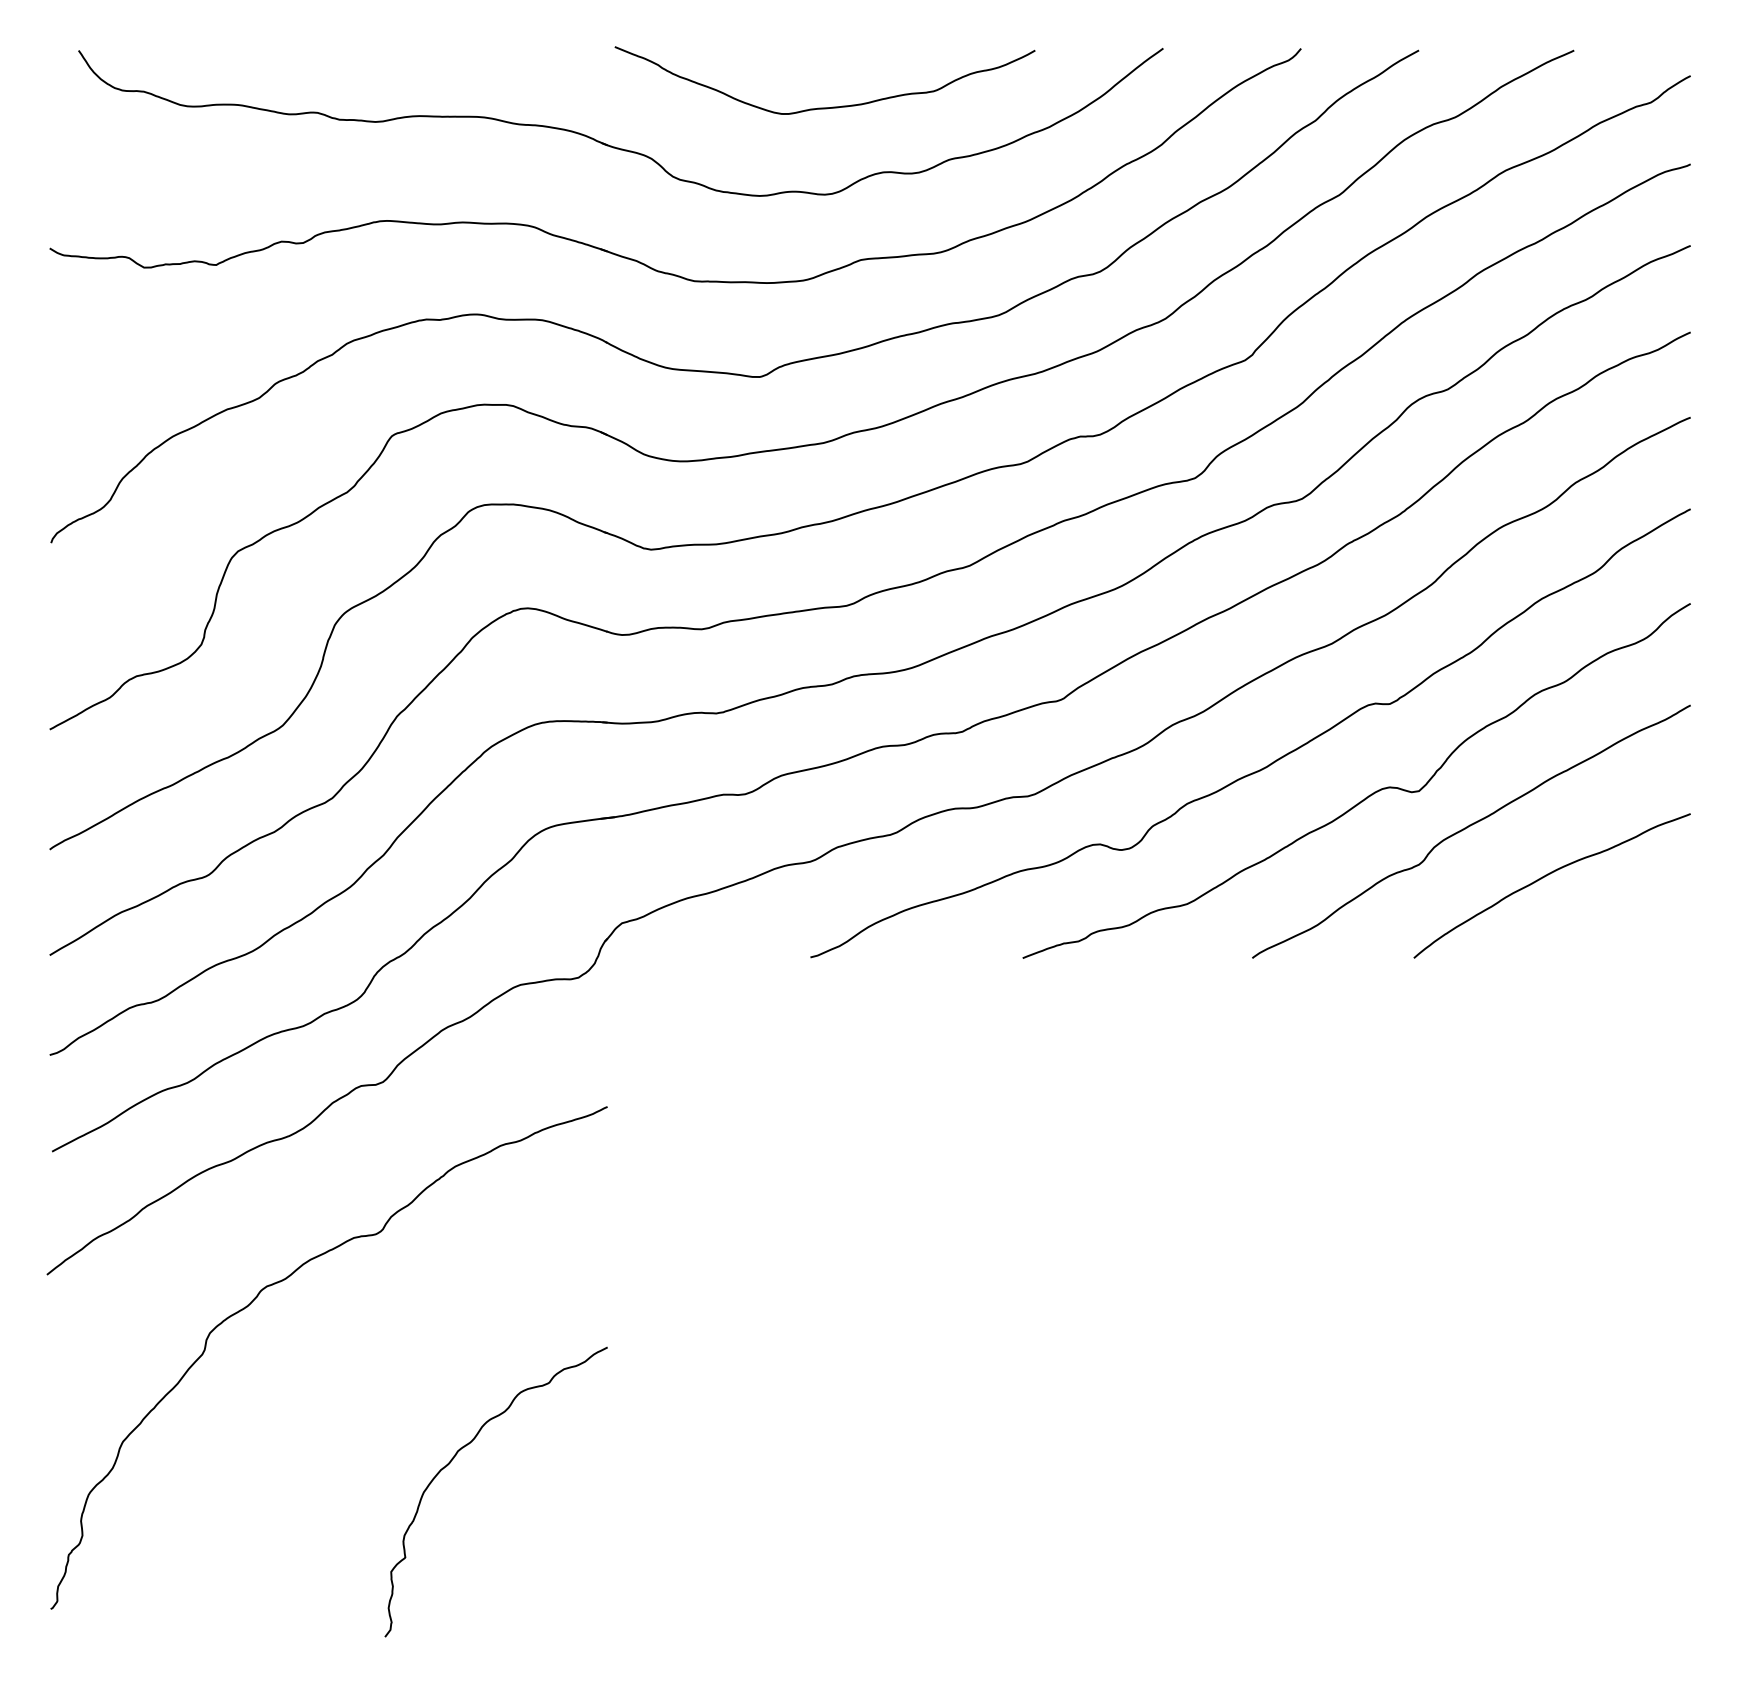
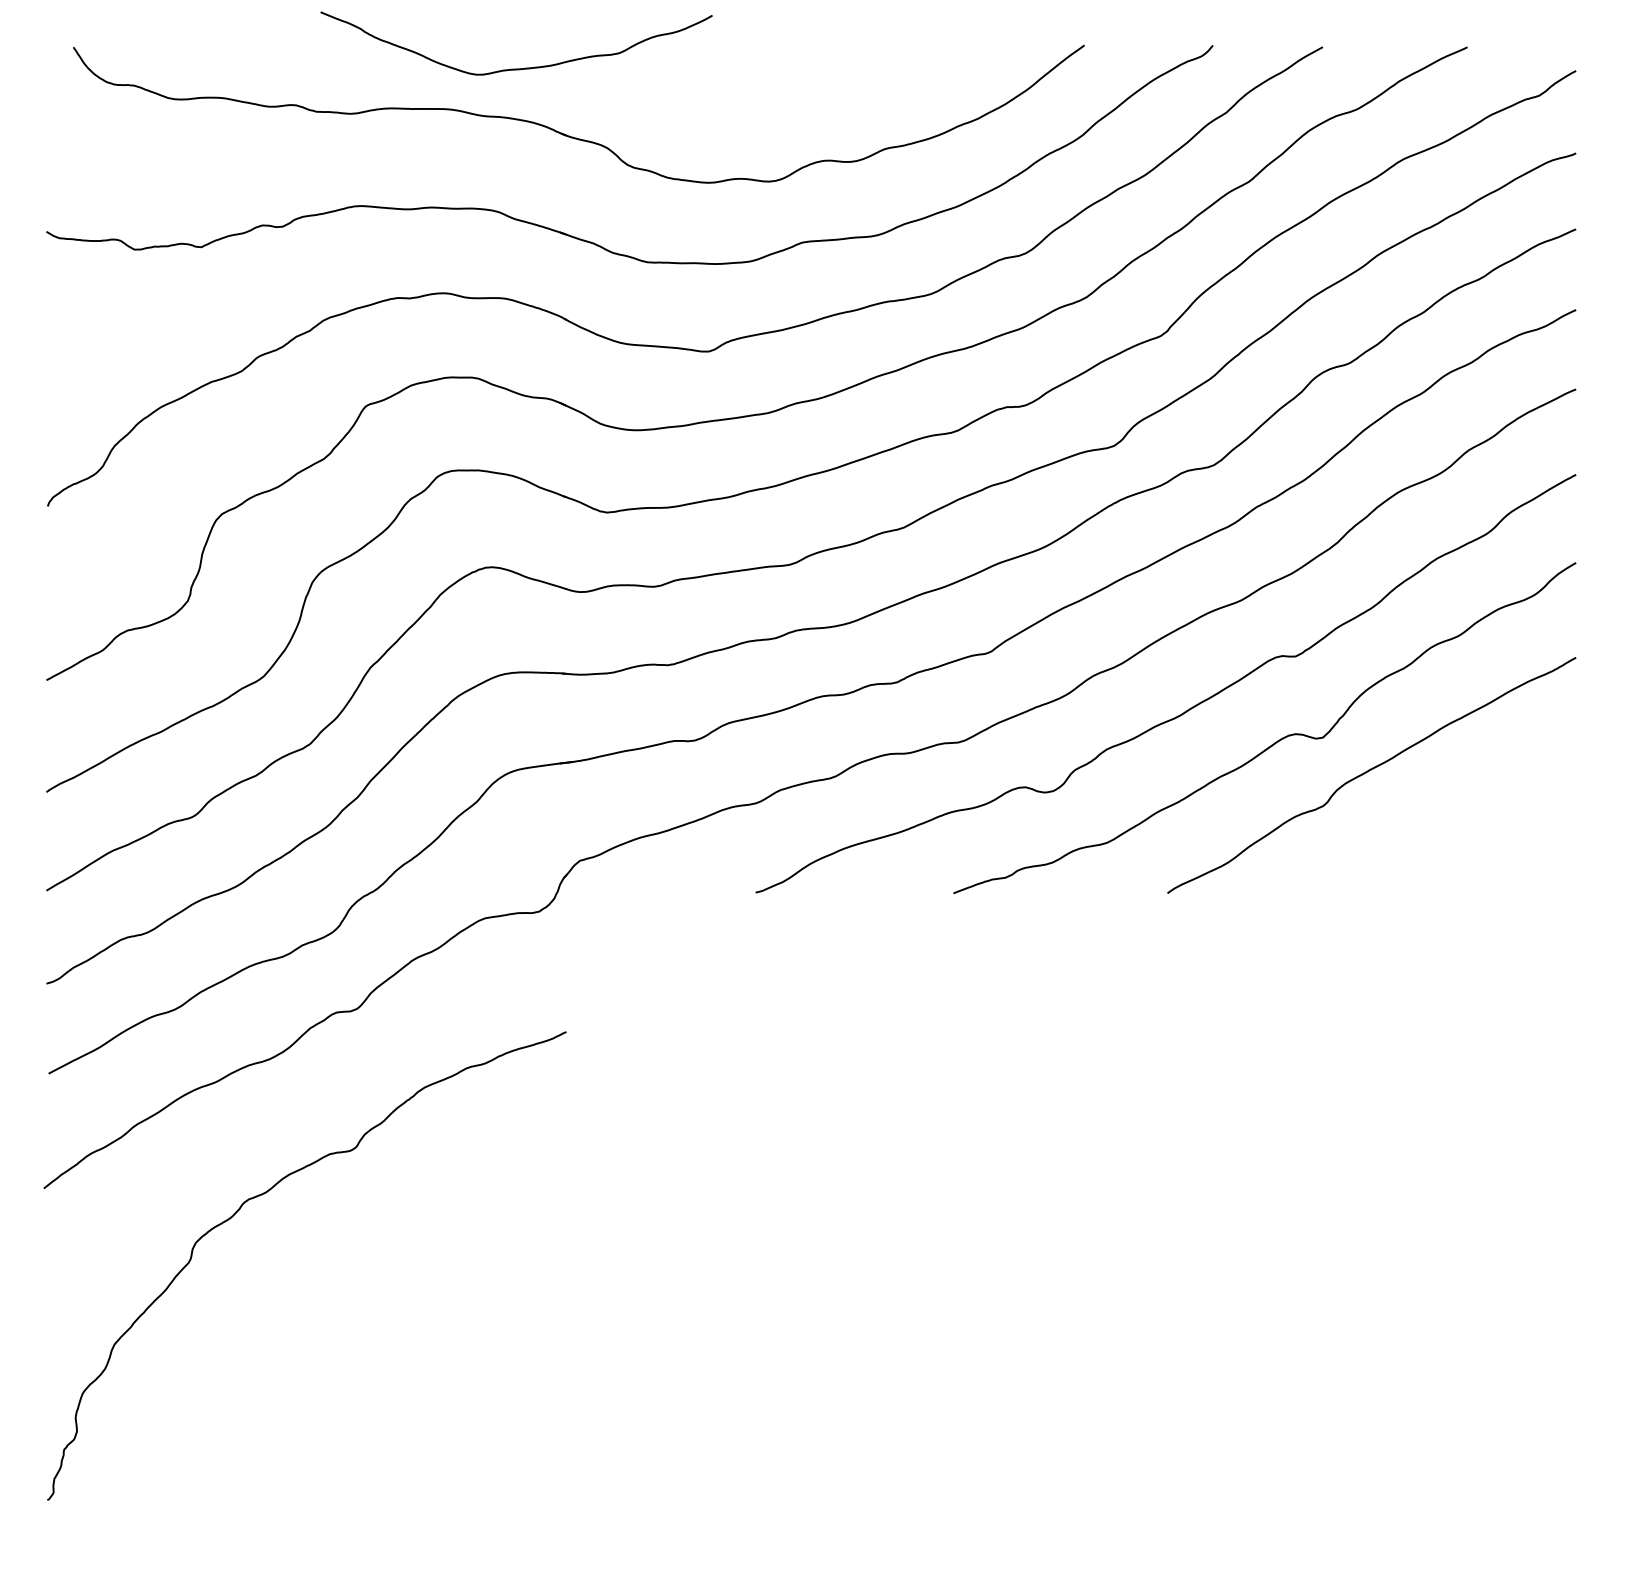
curve: (824, 107) -> (516, 68), moved
curve: (1546, 876) -> (1441, 817), removed
curve: (454, 1458) -> (423, 1359), removed

